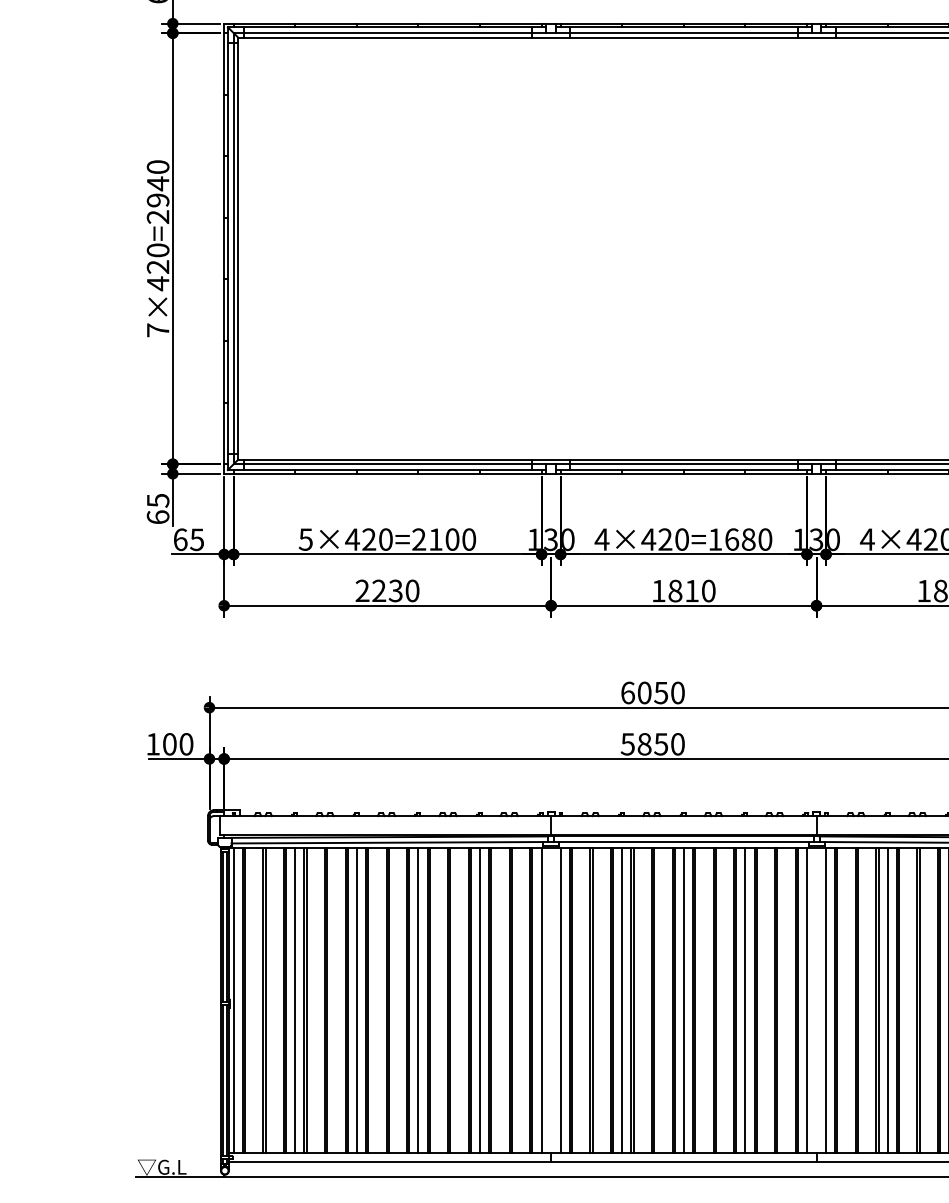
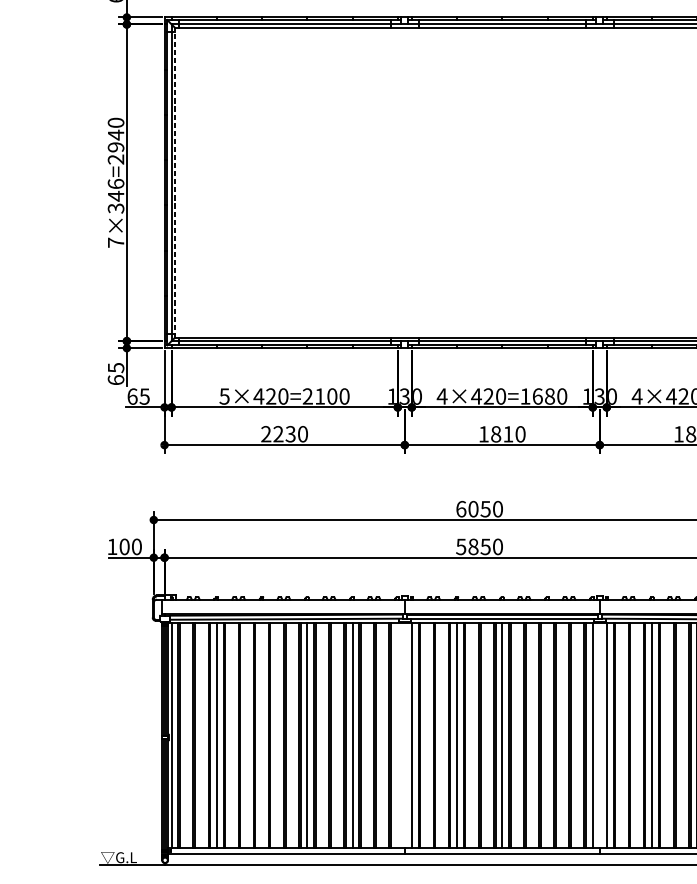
line: (238, 248) -> (175, 182), solid -> dashed
text: (157, 267) -> (115, 196), 7×420=2940 -> 7×346=2940
line: (356, 1000) -> (261, 735), removed
line: (541, 1000) -> (397, 735), removed
line: (745, 1000) -> (547, 735), removed

